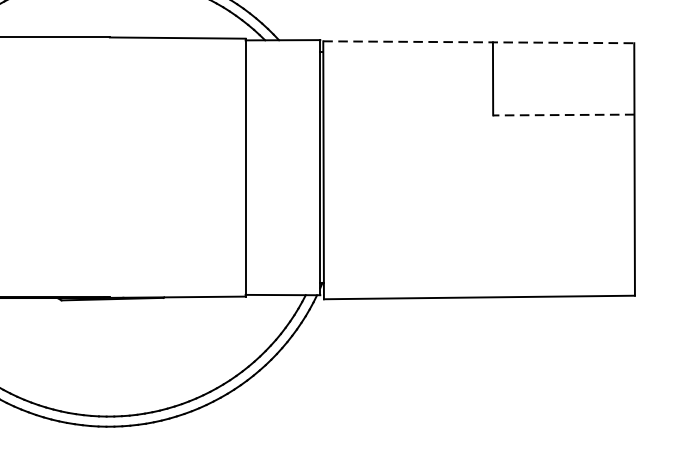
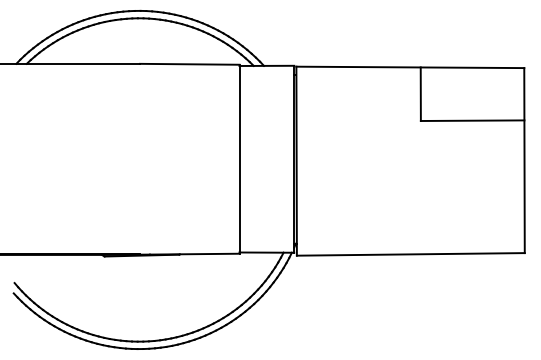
line: (479, 42) -> (410, 67), dashed -> solid
line: (563, 114) -> (472, 120), dashed -> solid

